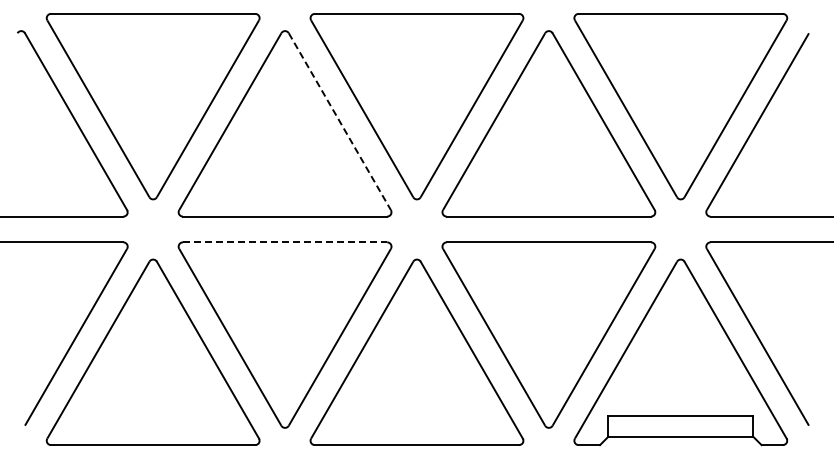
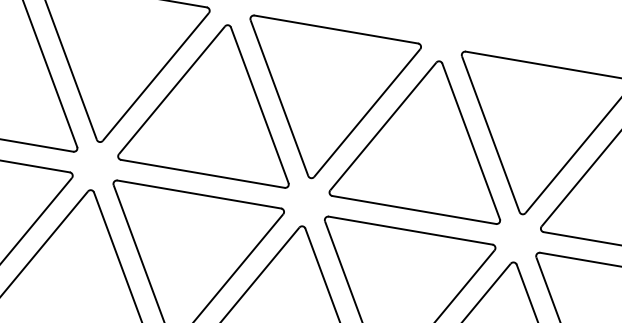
line: (340, 122) -> (260, 106), dashed -> solid
line: (285, 242) -> (199, 194), dashed -> solid

